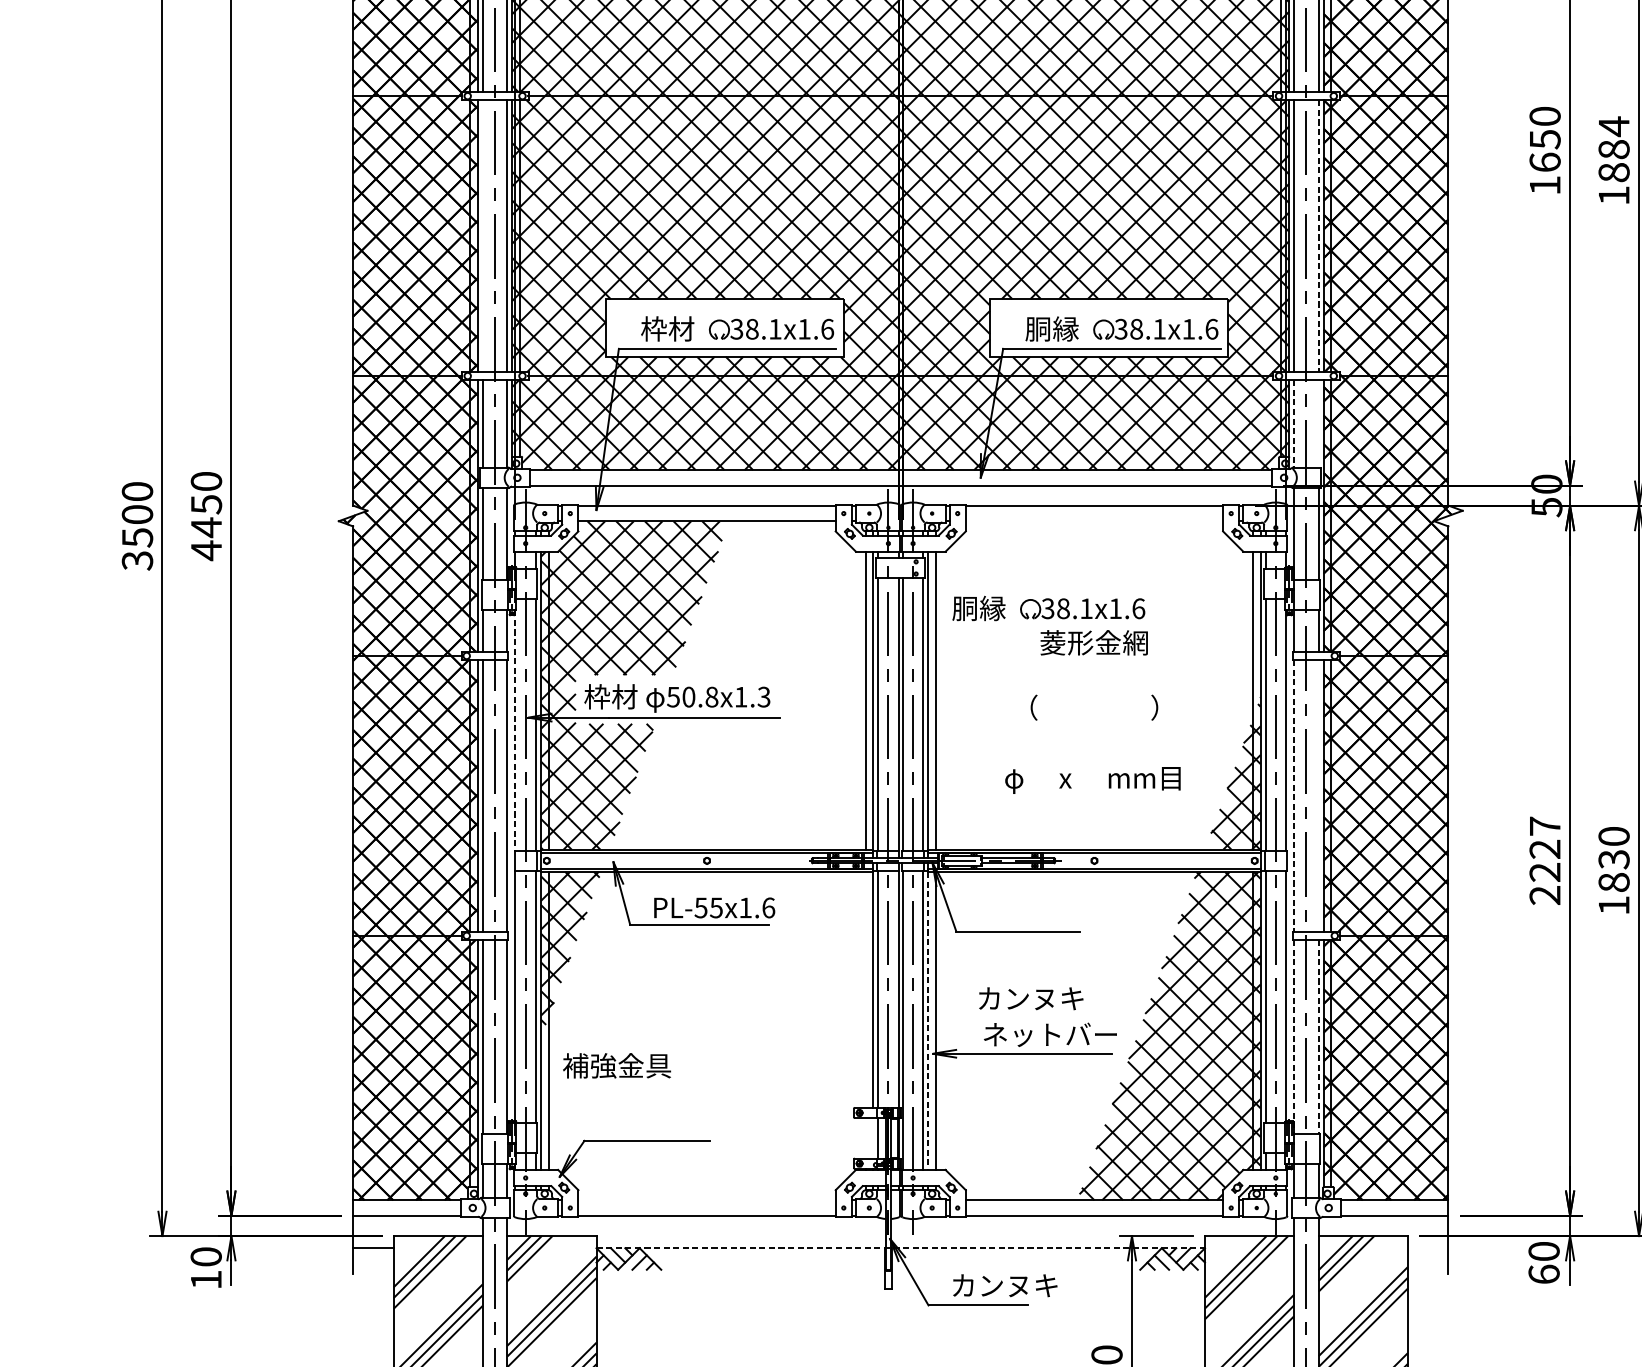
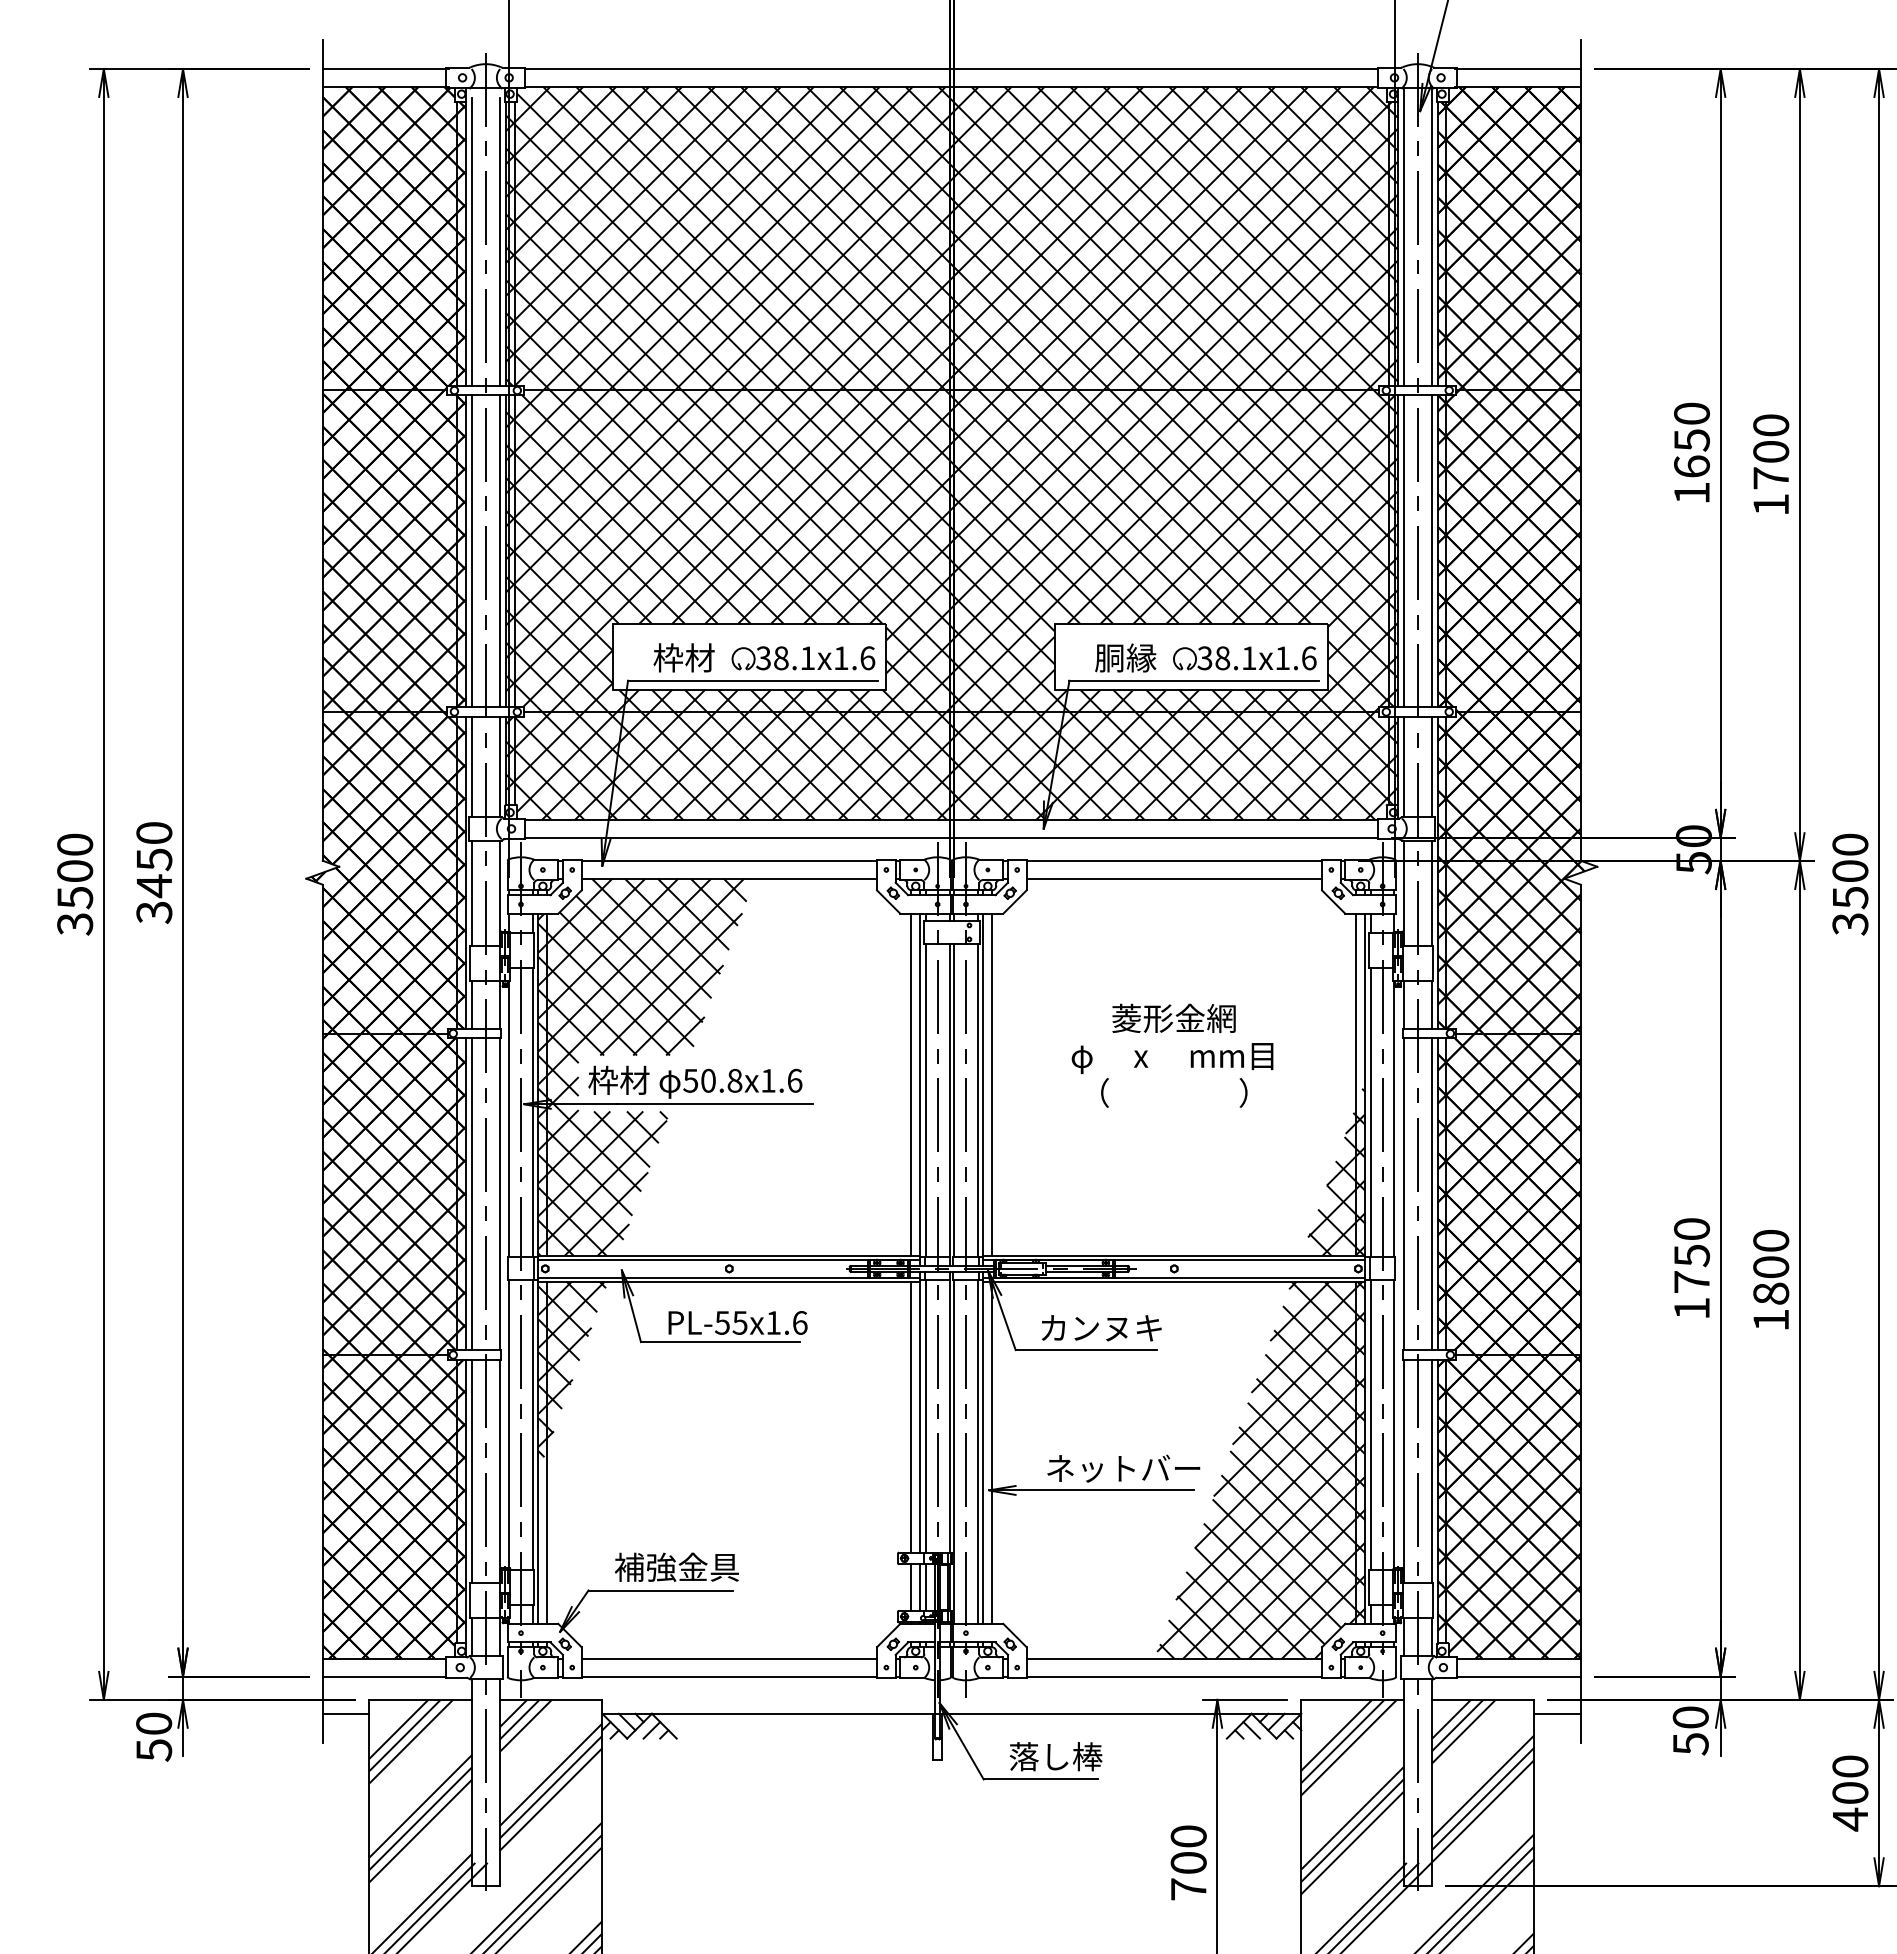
text: (1614, 149) -> (1771, 451), 1884 -> 1700
line: (482, 236) -> (471, 551), added
line: (1318, 236) -> (1431, 551), dashed -> solid
line: (1318, 423) -> (1431, 766), added
line: (1293, 424) -> (1403, 767), dashed -> solid
line: (1094, 521) -> (1174, 878), added
text: (206, 550) -> (154, 912), 4450 -> 3450
part: (1048, 608) -> (1121, 978), removed
text: (763, 696) -> (794, 1080), 50.8x1.3 -> 50.8x1.6
line: (515, 730) -> (509, 1119), dashed -> solid
text: (1092, 780) -> (1172, 1058), moved
line: (1293, 796) -> (1403, 1194), dashed -> solid
line: (1318, 796) -> (1431, 1194), added
text: (1614, 859) -> (1771, 1267), 1830 -> 1800
text: (1545, 860) -> (1692, 1268), 2227 -> 1750
line: (865, 989) -> (911, 1416), added
text: (1031, 998) -> (1101, 1328), moved
line: (928, 1021) -> (983, 1453), dashed -> solid
line: (1293, 1037) -> (1403, 1471), dashed -> solid
line: (1318, 1037) -> (1431, 1471), dashed -> solid
text: (616, 1065) -> (676, 1566), moved
line: (865, 1138) -> (911, 1587), added
line: (873, 1138) -> (920, 1587), added
line: (707, 1200) -> (729, 1658), added
line: (901, 1247) -> (952, 1713), dashed -> solid
line: (1428, 1247) -> (1557, 1713), added
text: (1543, 1274) -> (1690, 1743), 60 -> 50
text: (206, 1280) -> (154, 1750), 10 -> 50
text: (1004, 1285) -> (1070, 1756), カンヌキ -> 落し棒

